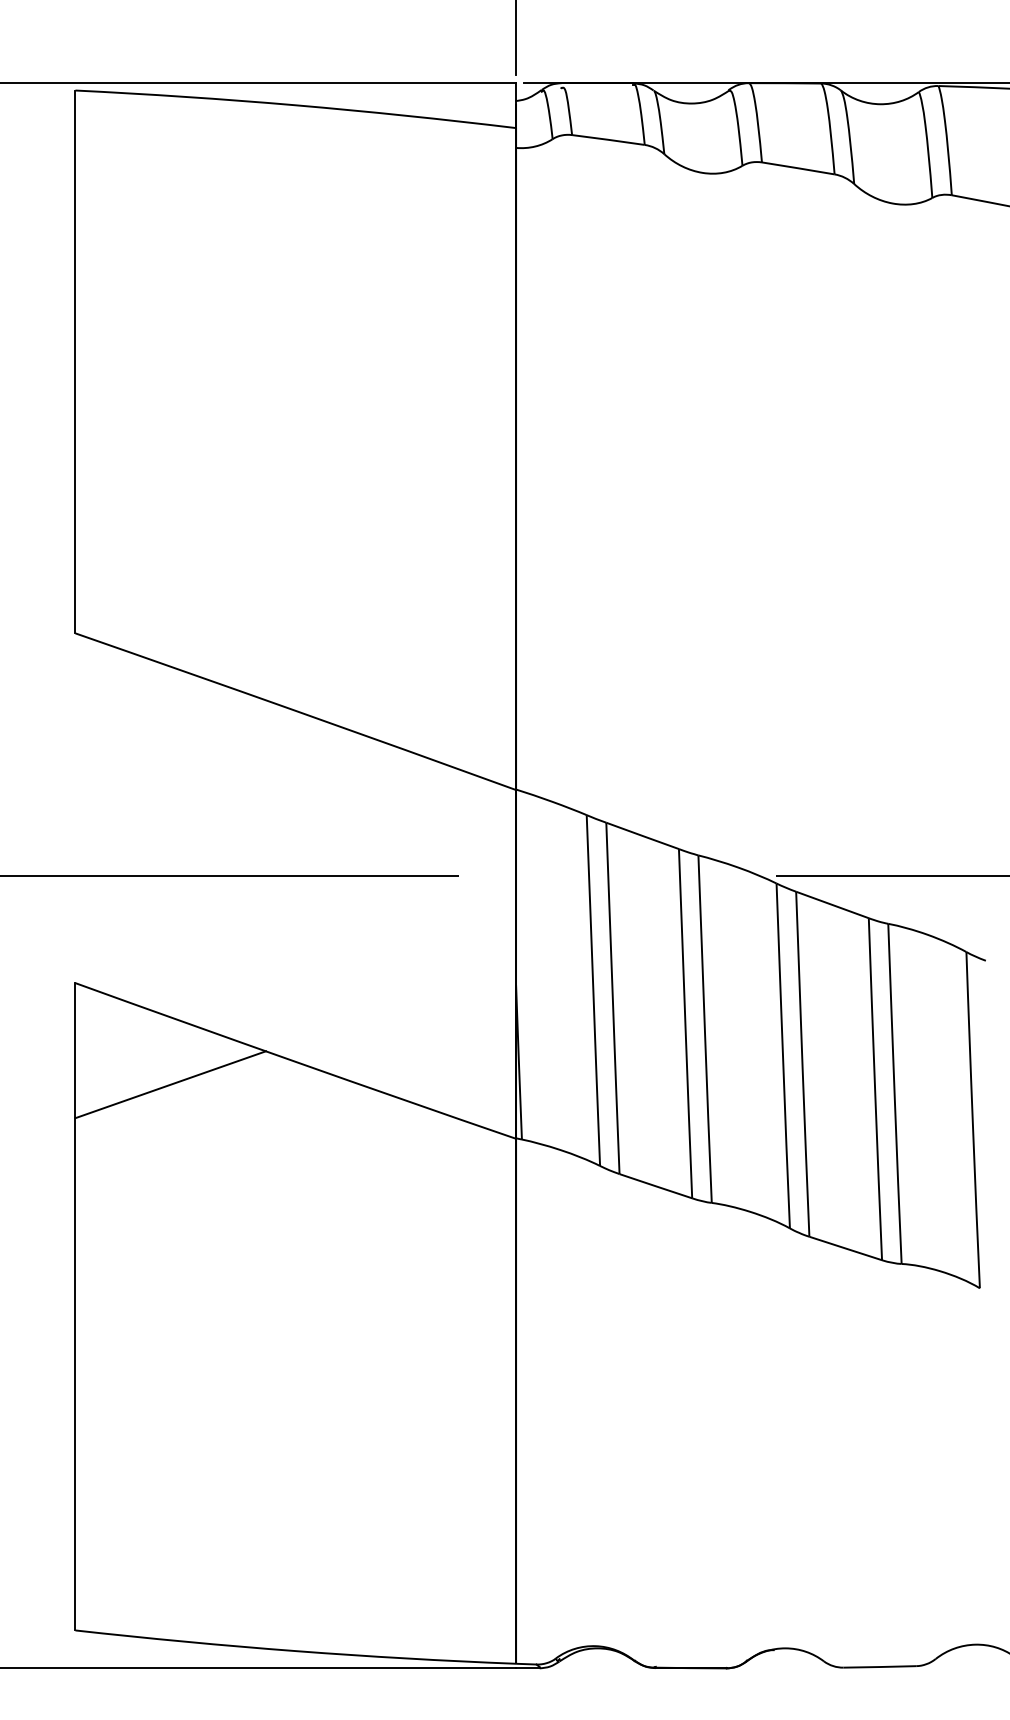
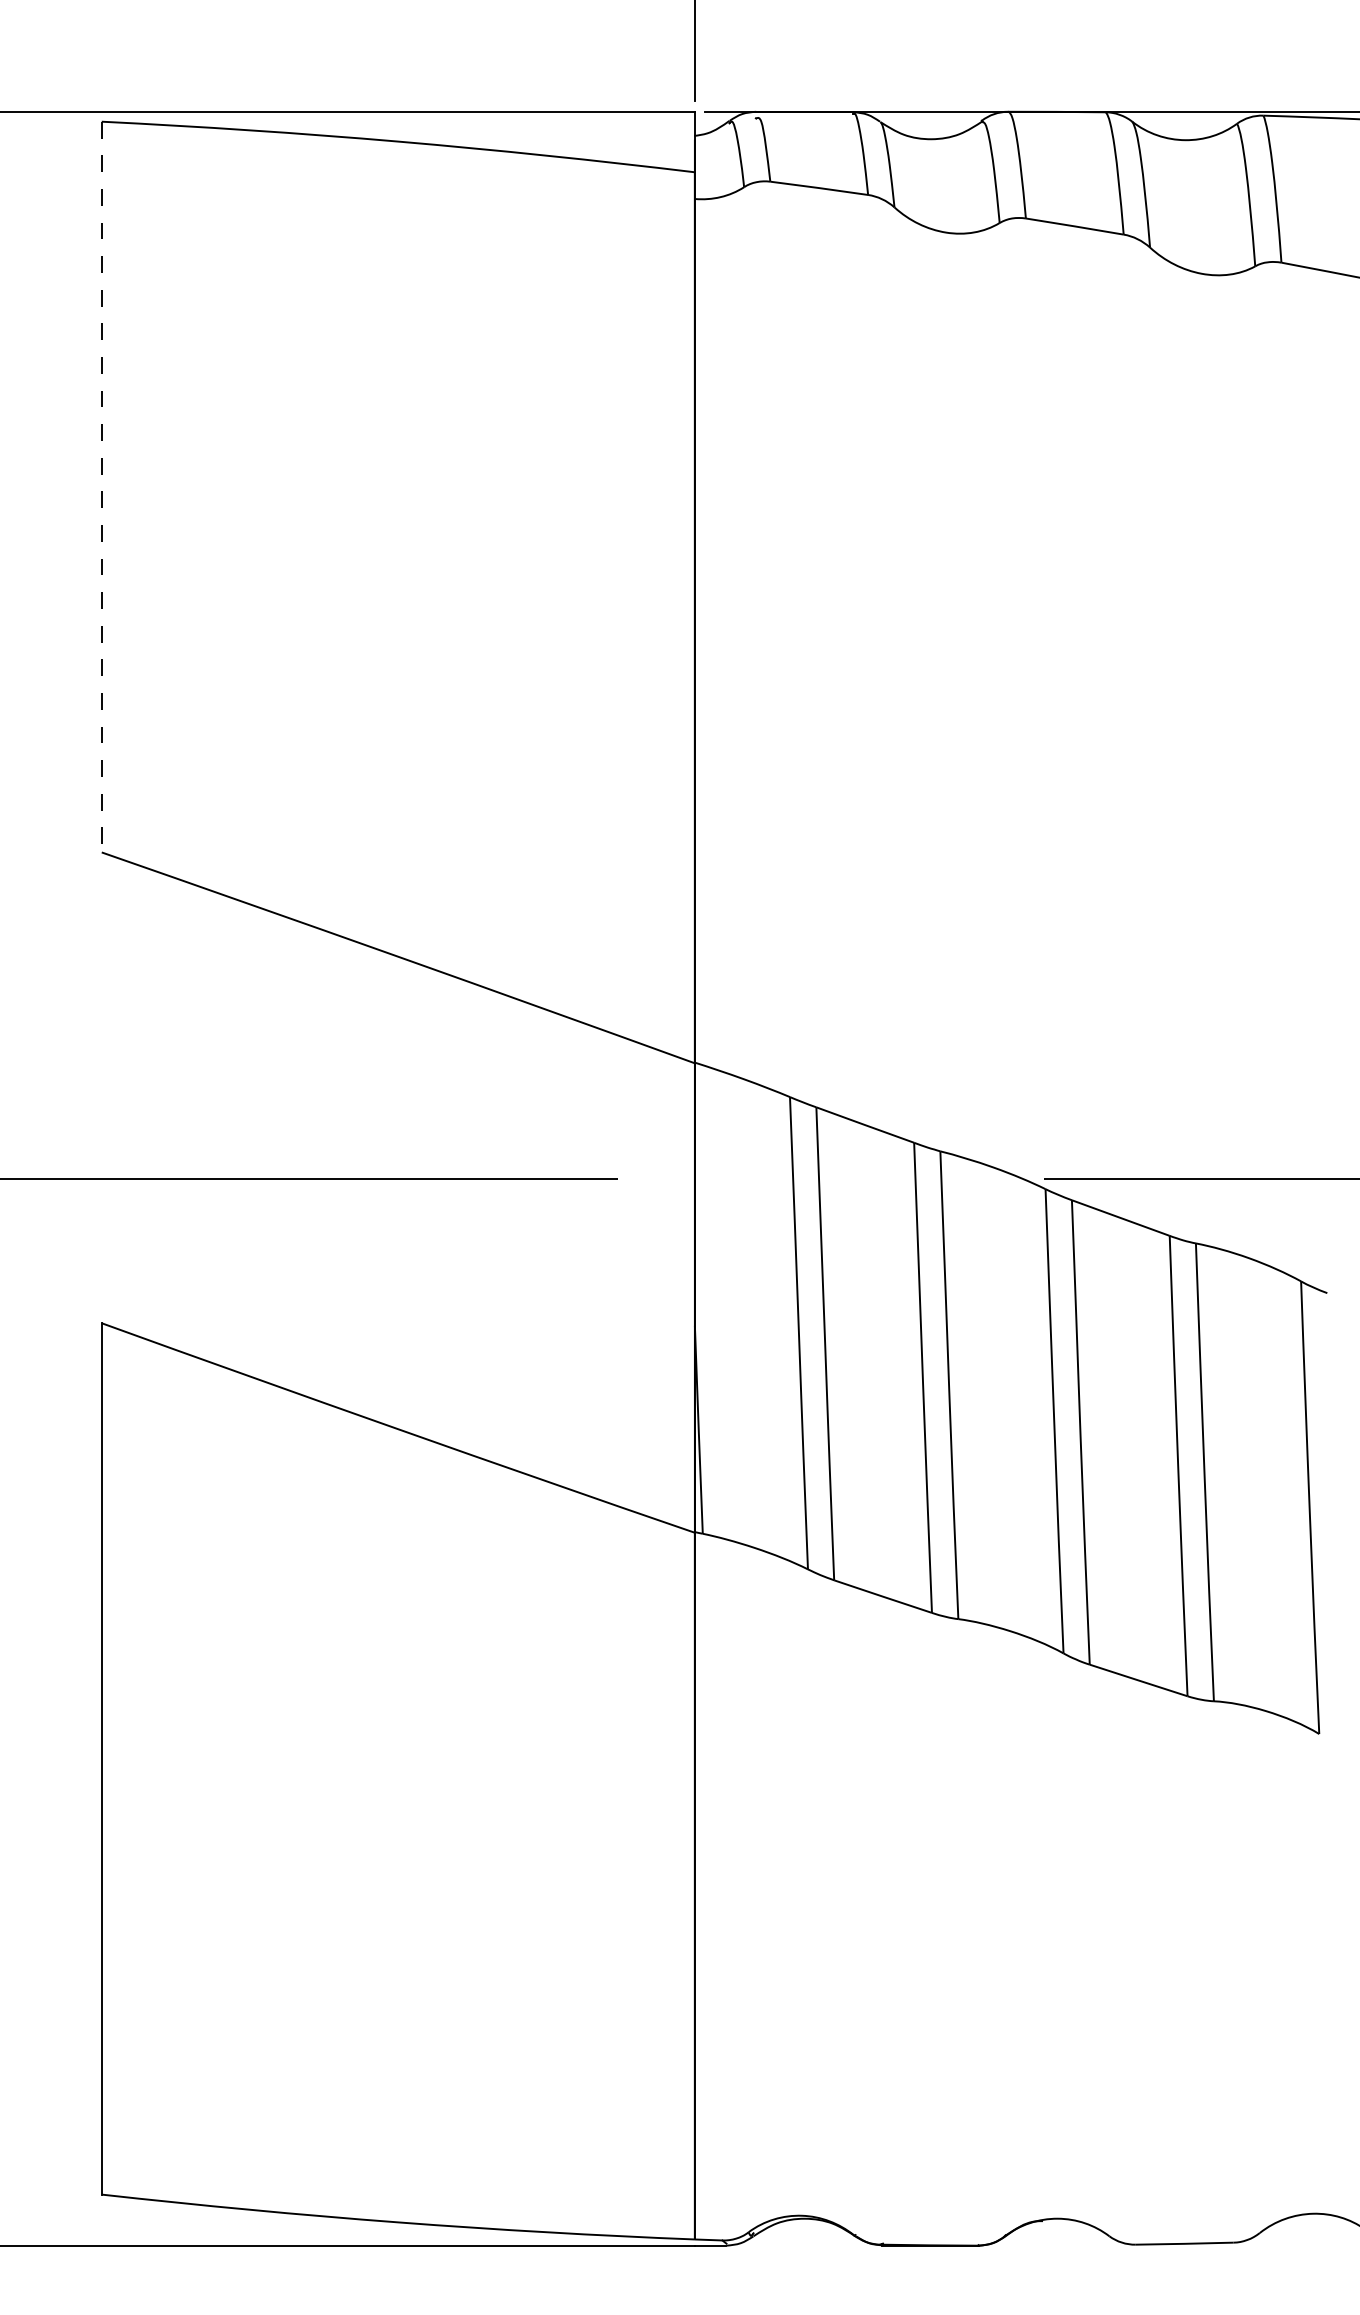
line: (75, 362) -> (101, 487), solid -> dashed
line: (170, 1084) -> (229, 1459), removed

